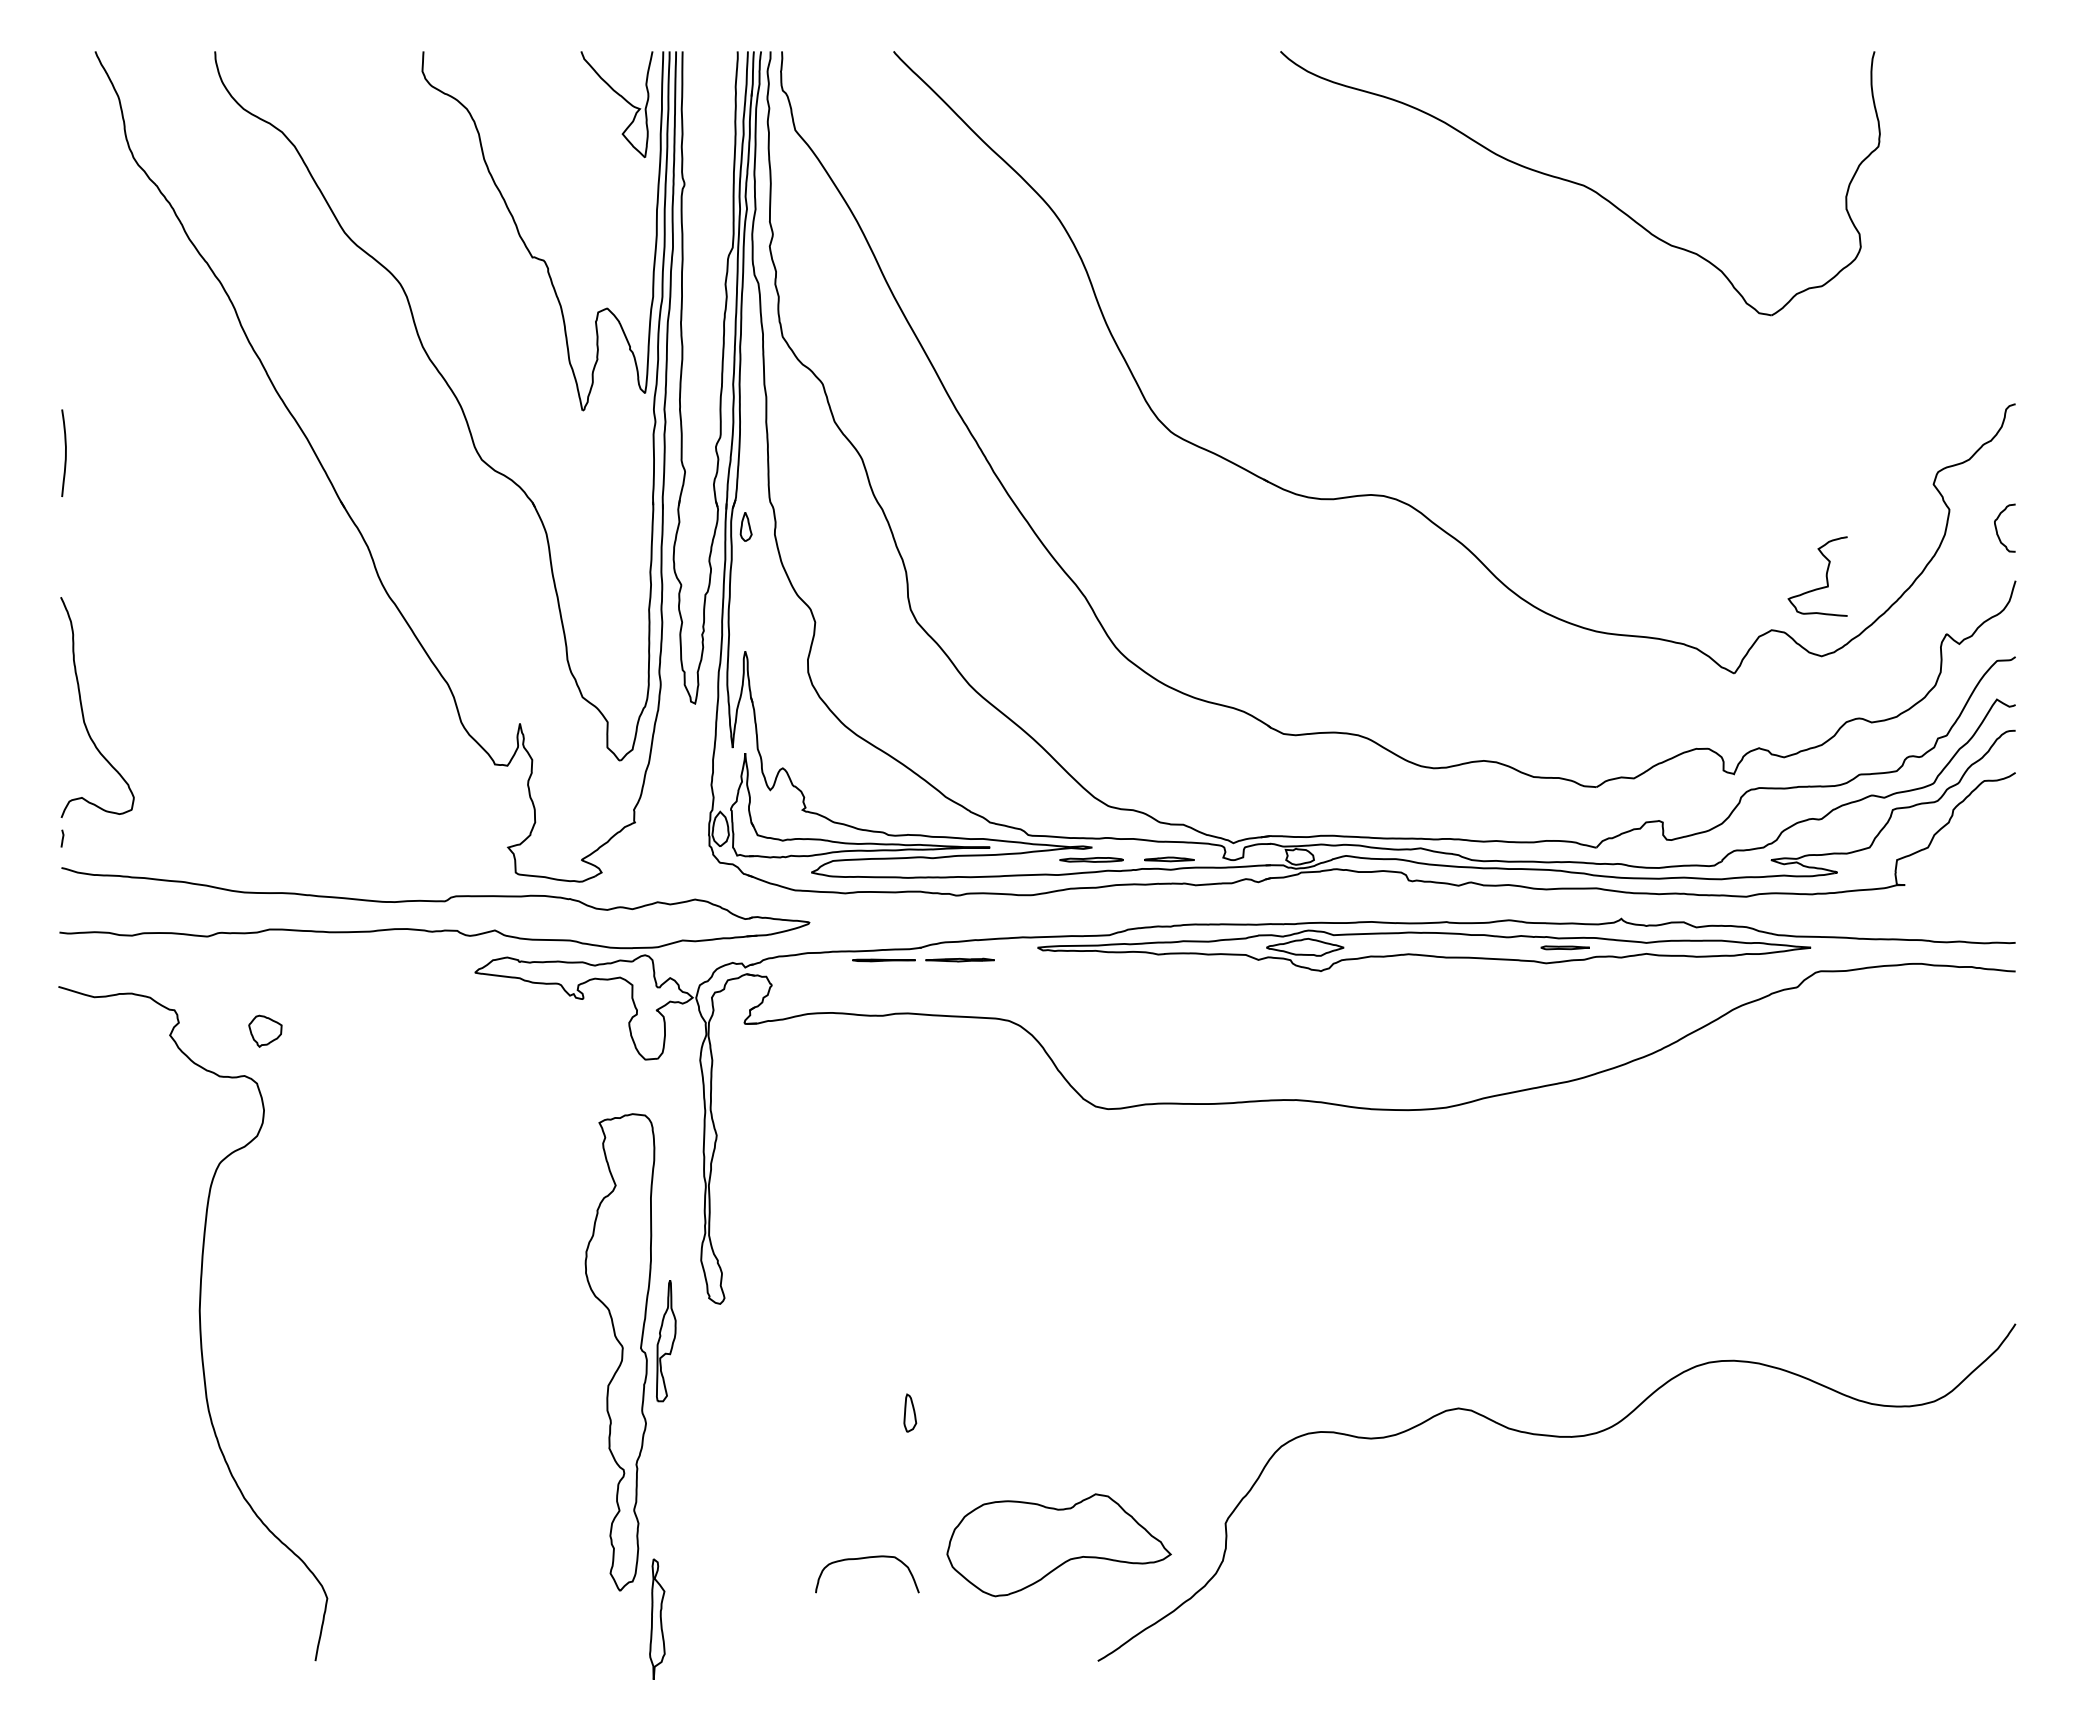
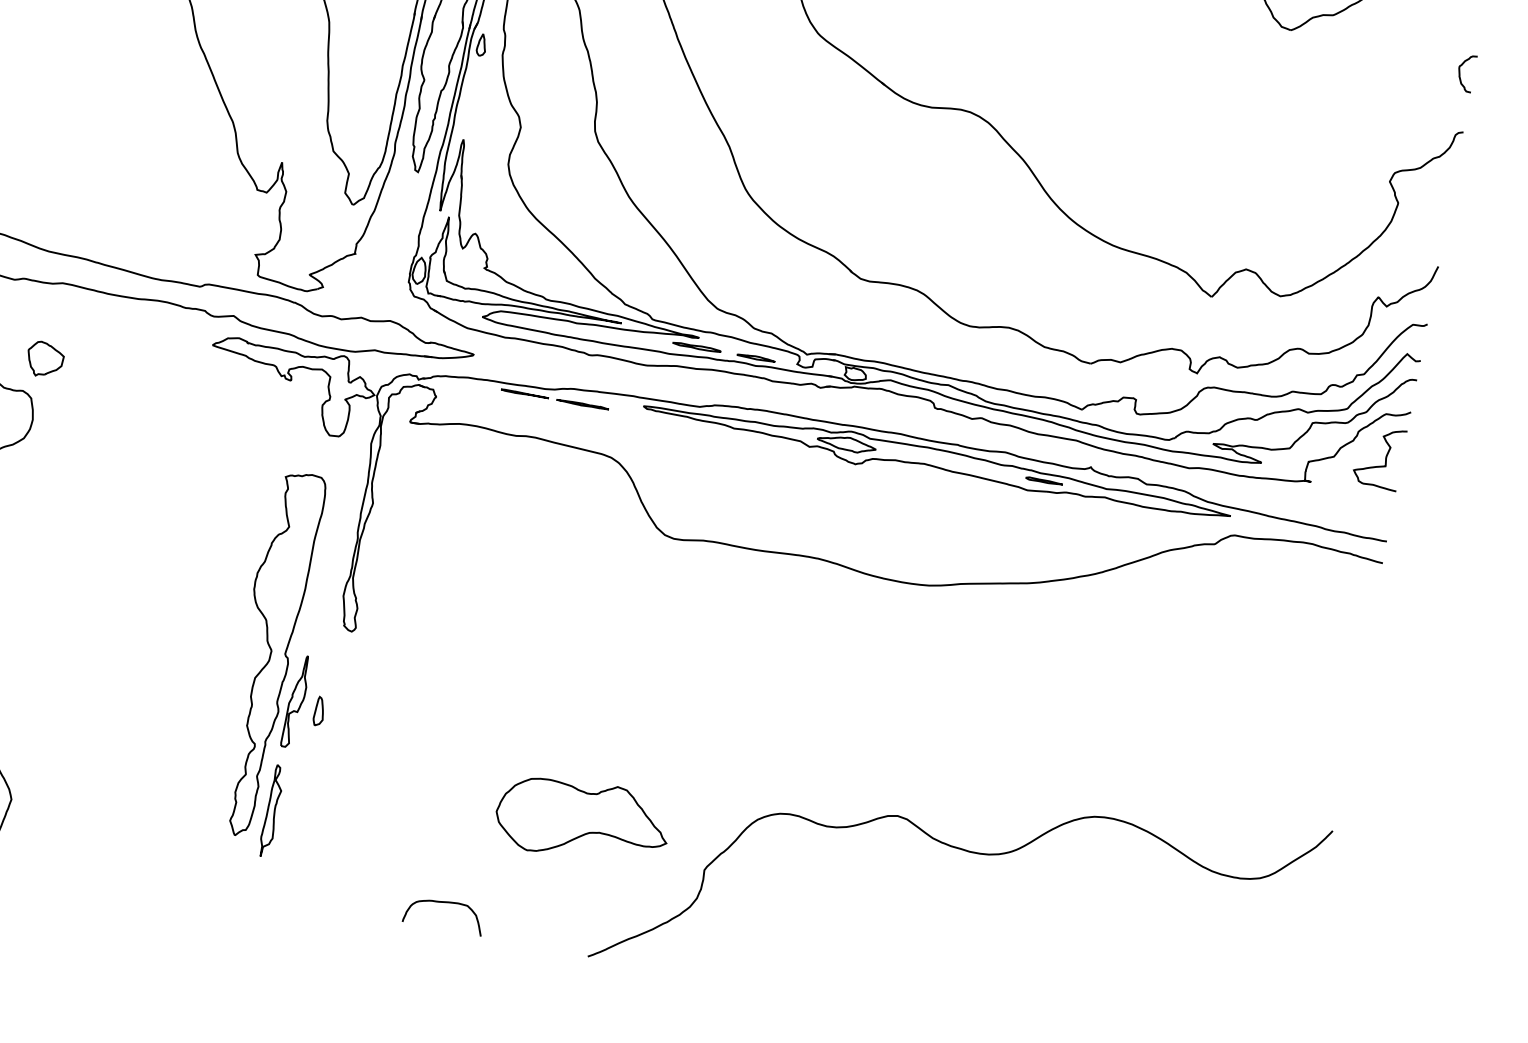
curve: (1997, 529) -> (1460, 73), moved
curve: (1825, 576) -> (1385, 458), moved
part: (265, 1031) -> (45, 360), size x1.43
part: (666, 1341) -> (296, 701), moved
part: (910, 1412) -> (319, 711), moved
part: (1058, 1545) -> (582, 820), moved
curve: (862, 1559) -> (442, 903), moved
part: (657, 1618) -> (272, 810), moved

